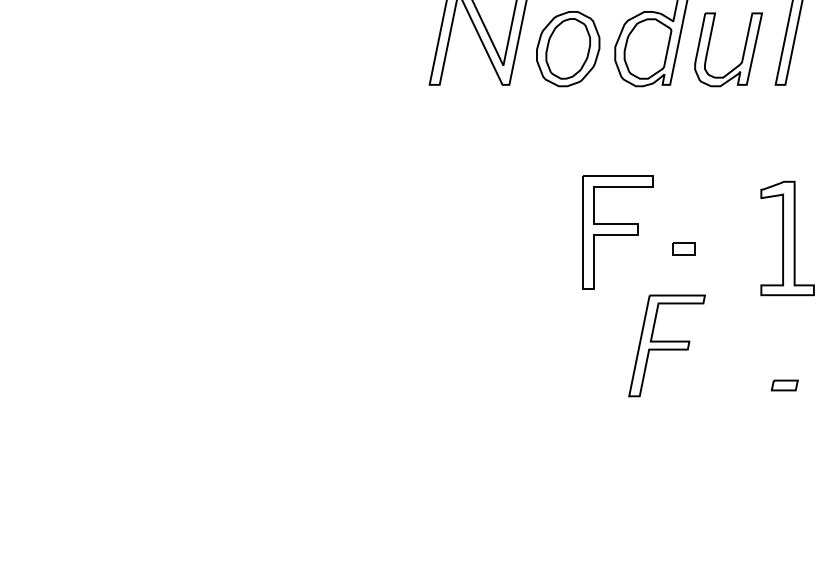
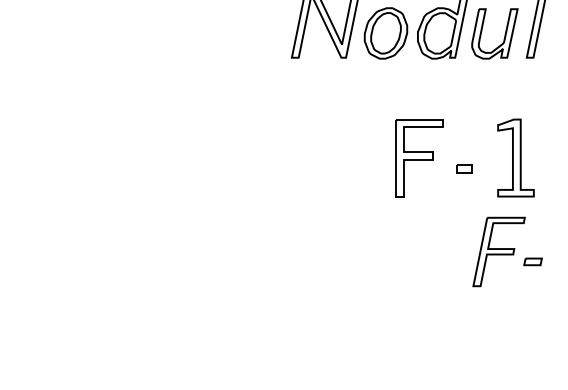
part: (786, 237) -> (515, 157), moved
part: (666, 345) -> (498, 251), moved

